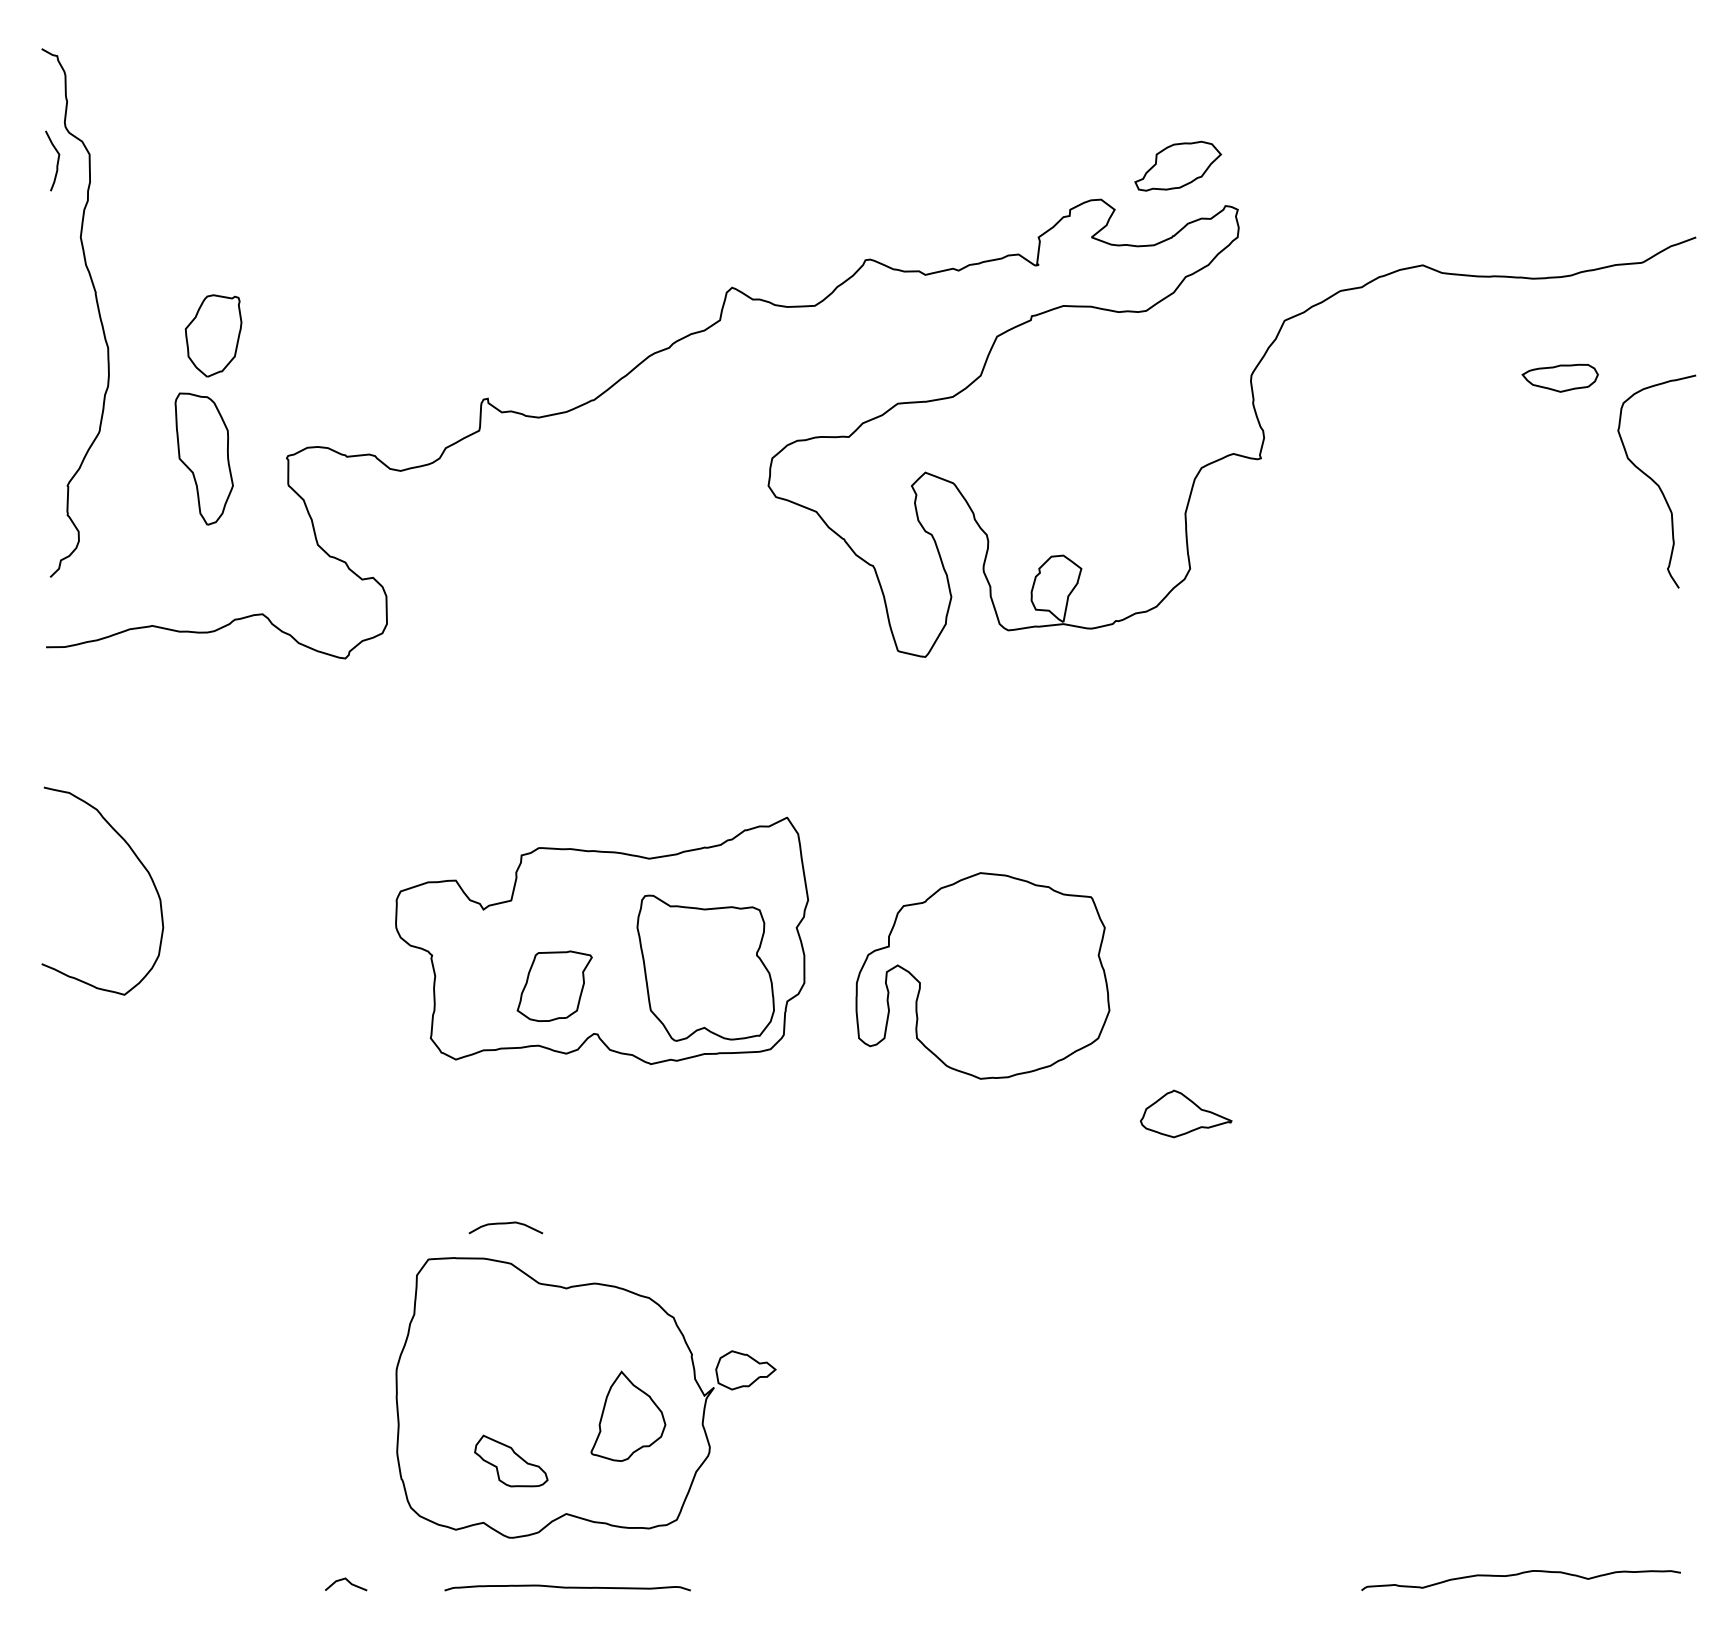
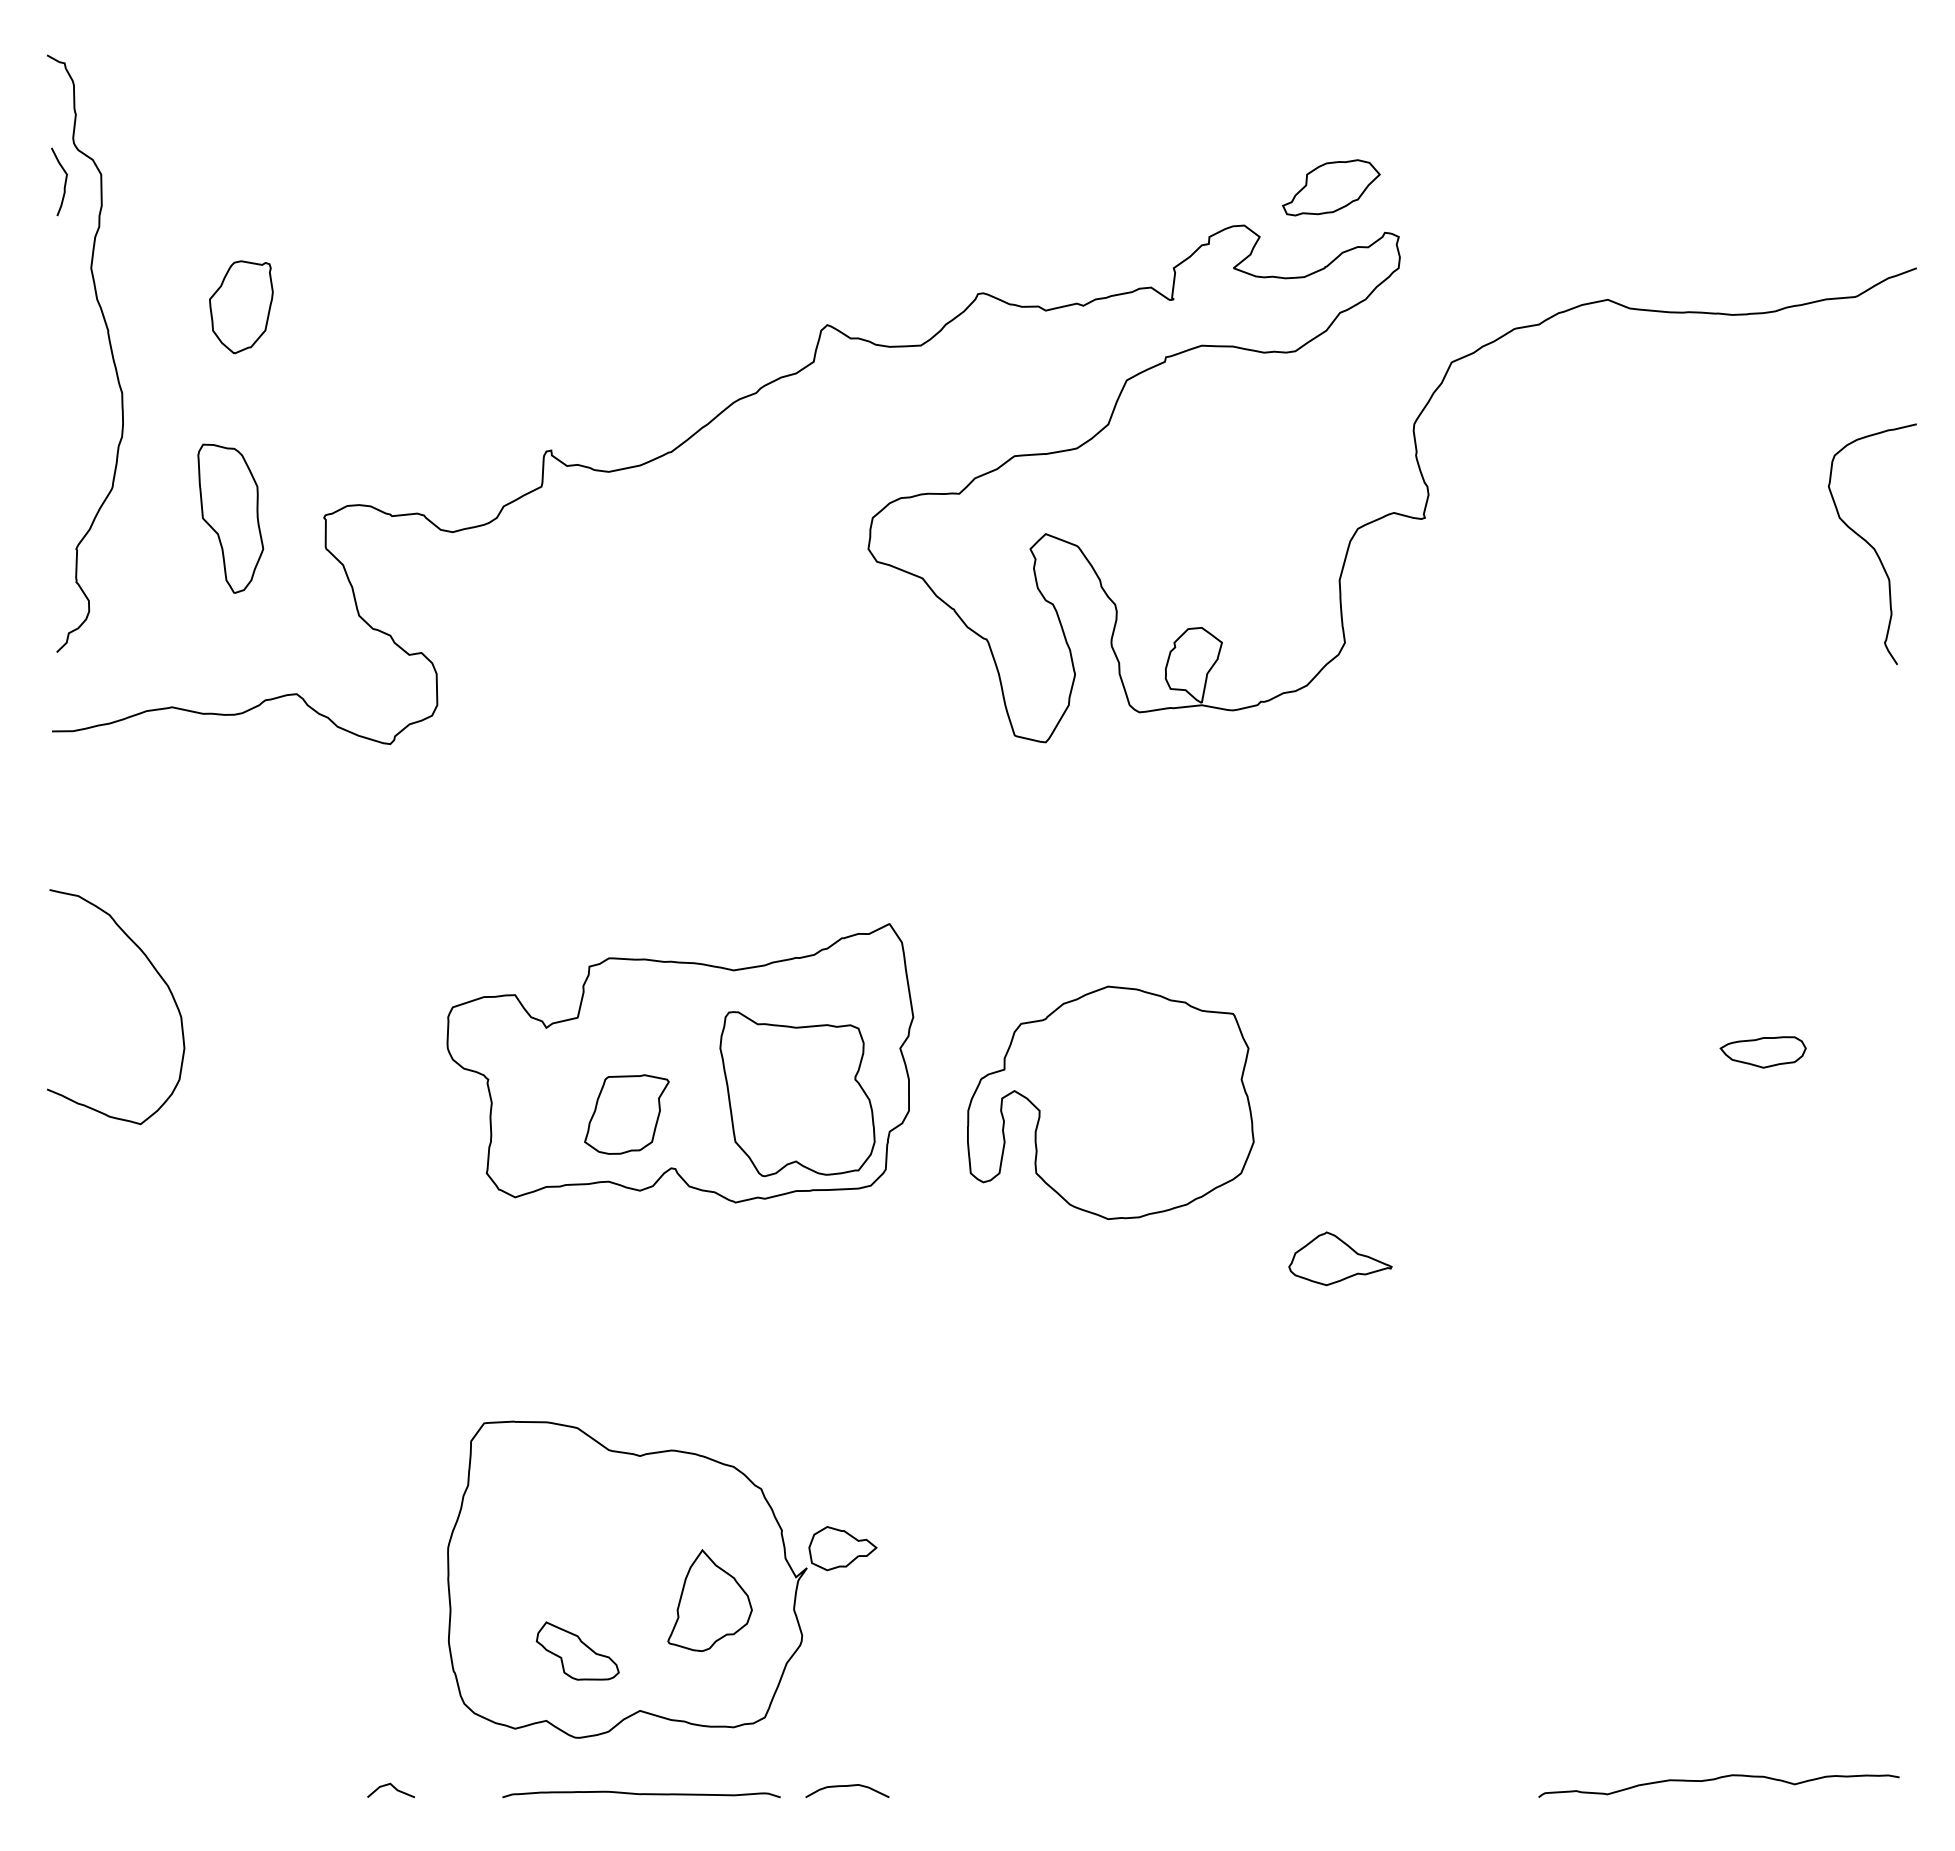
part: (213, 335) -> (241, 306), moved
part: (1559, 377) -> (1762, 1051), moved
curve: (505, 1224) -> (846, 1787), moved

